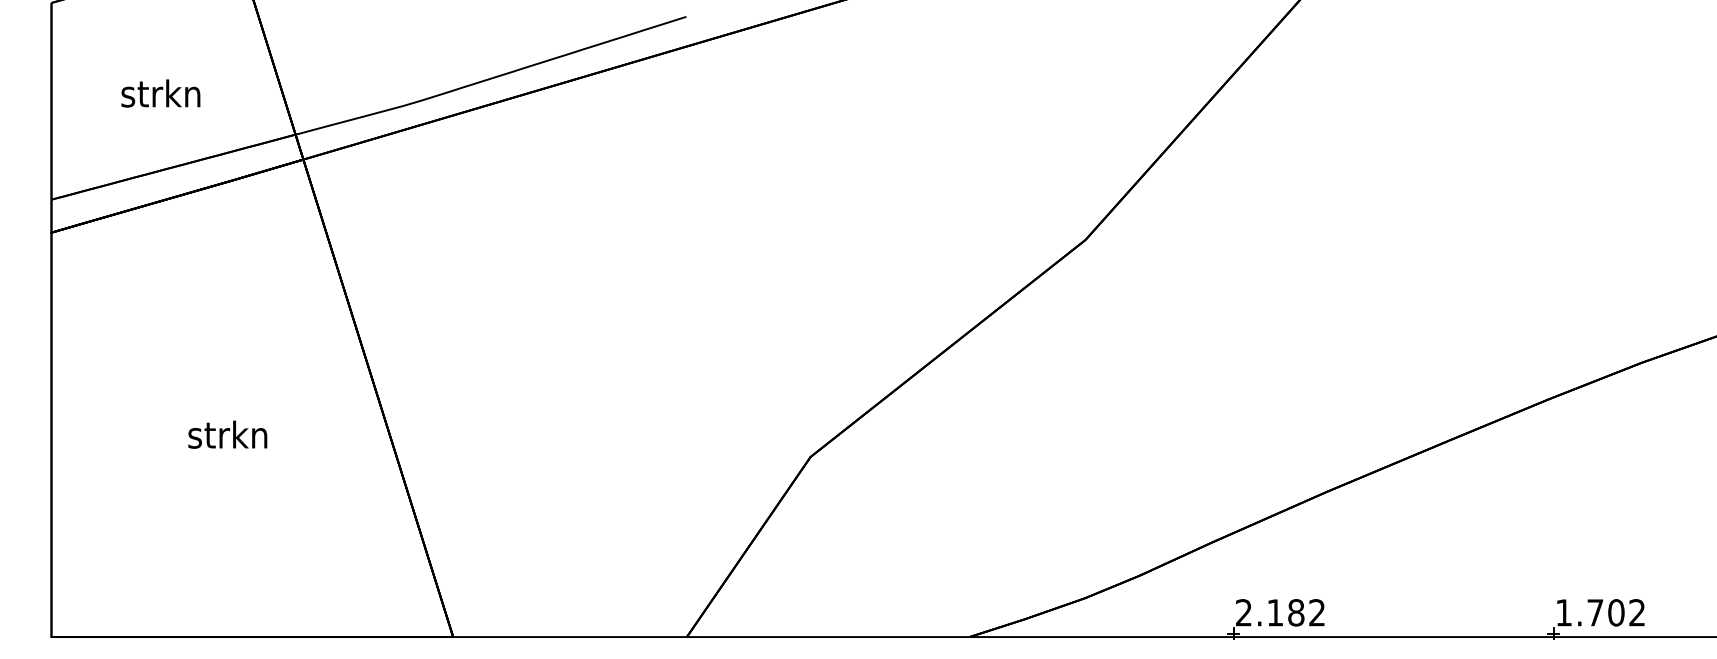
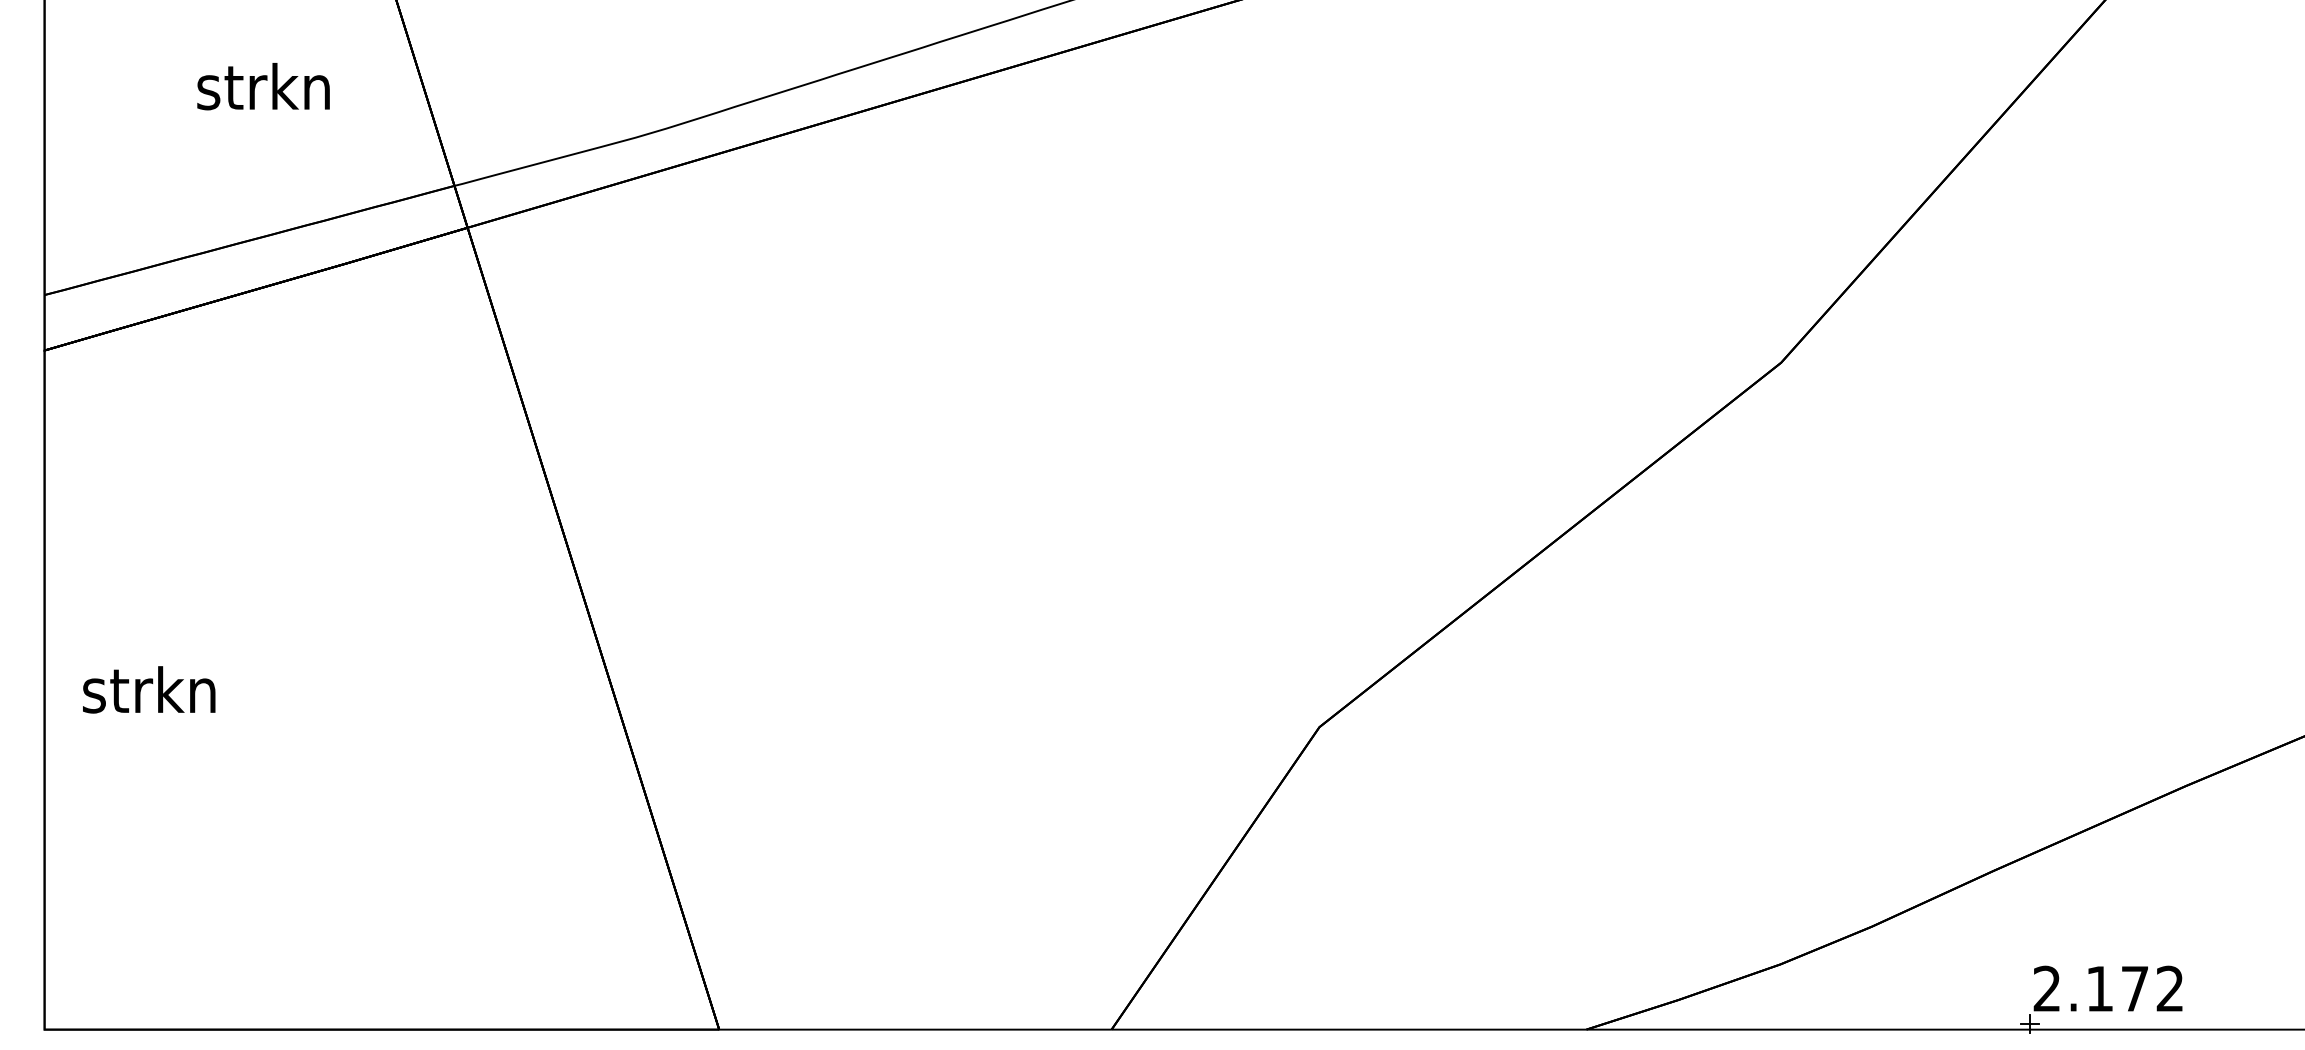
text: (160, 93) -> (262, 86), moved
text: (227, 434) -> (148, 689), moved
text: (1296, 612) -> (2135, 988), 2.182 -> 2.172

